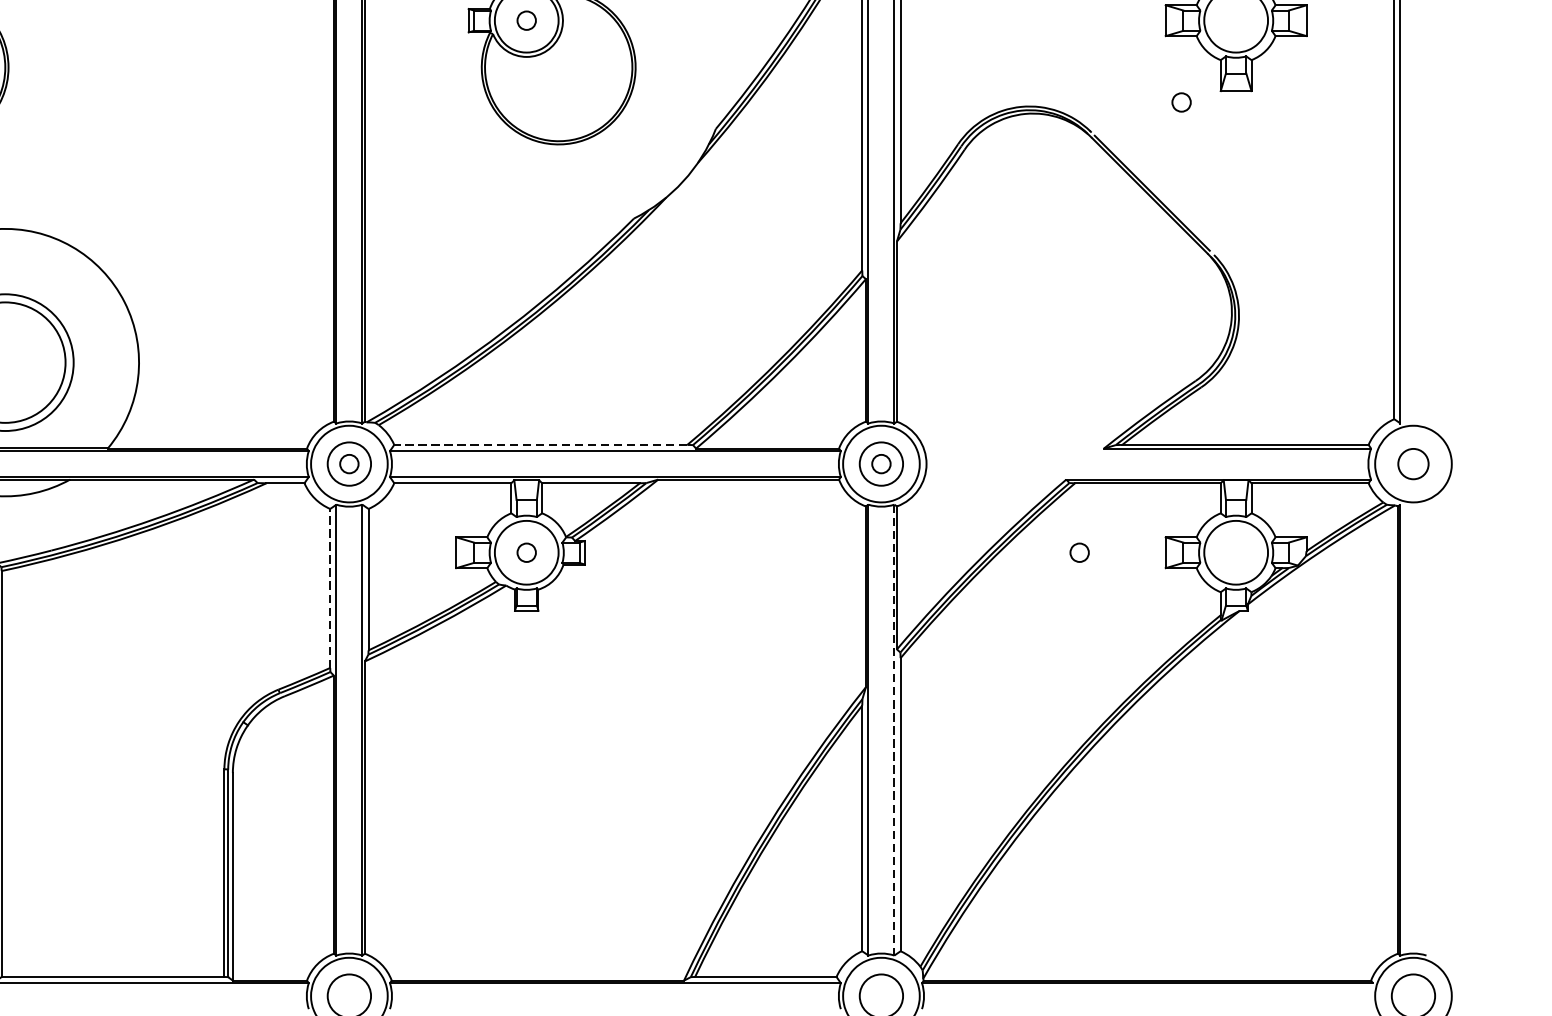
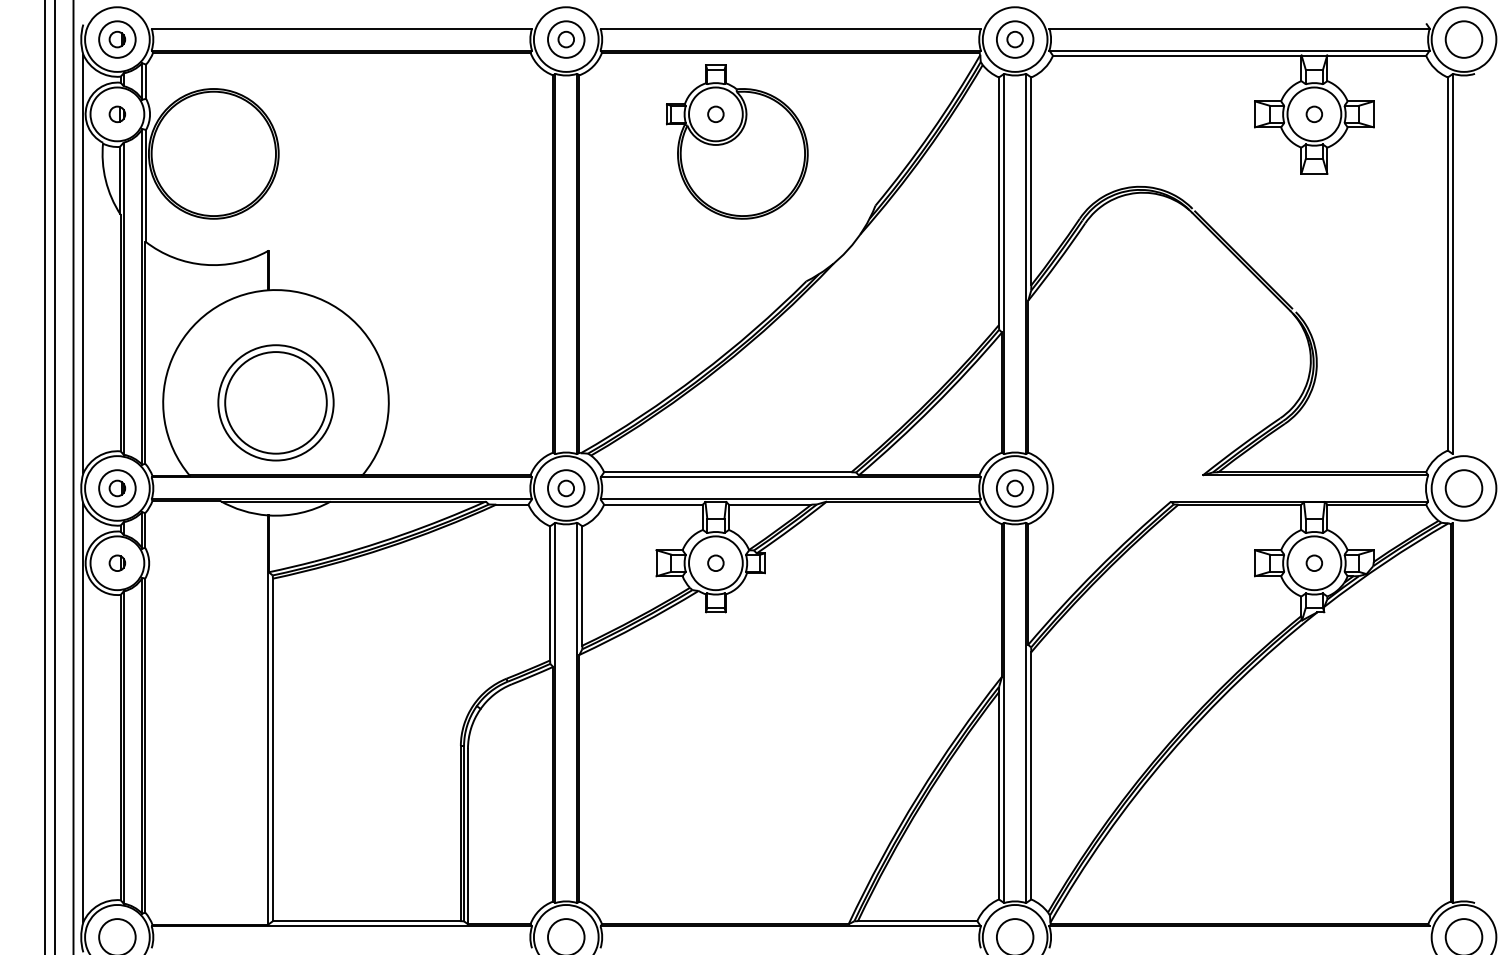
part: (1181, 102) -> (1314, 114), moved
line: (540, 445) -> (727, 472), dashed -> solid
circle: (1412, 464) -> (1463, 488), size x1.43
part: (1079, 551) -> (1314, 562), moved
line: (330, 587) -> (550, 592), dashed -> solid
line: (894, 730) -> (1026, 713), dashed -> solid

